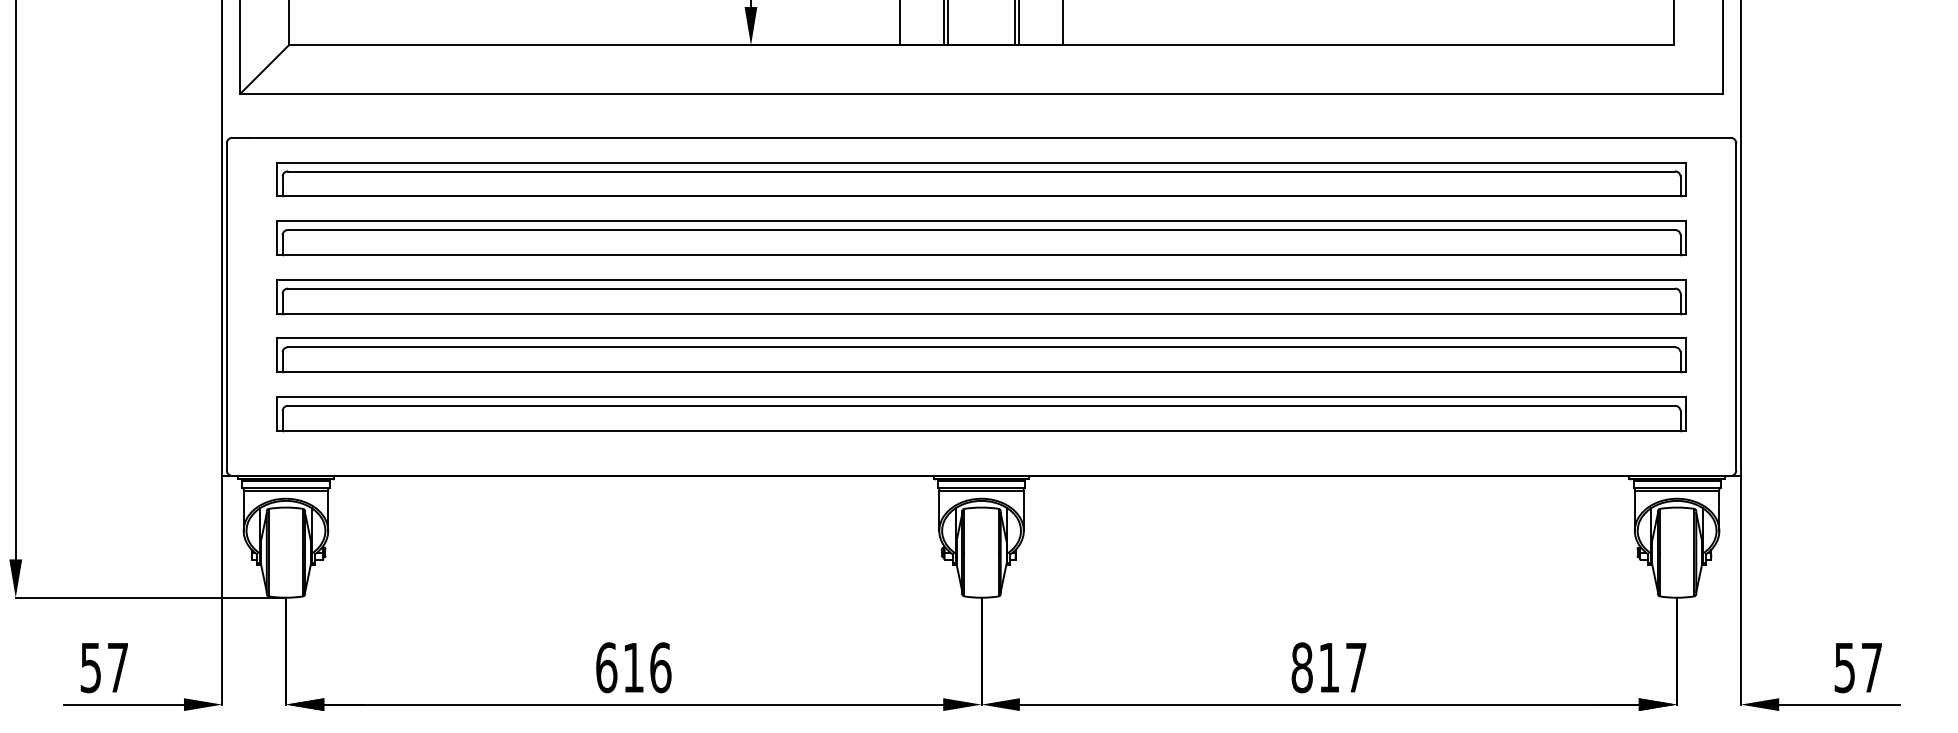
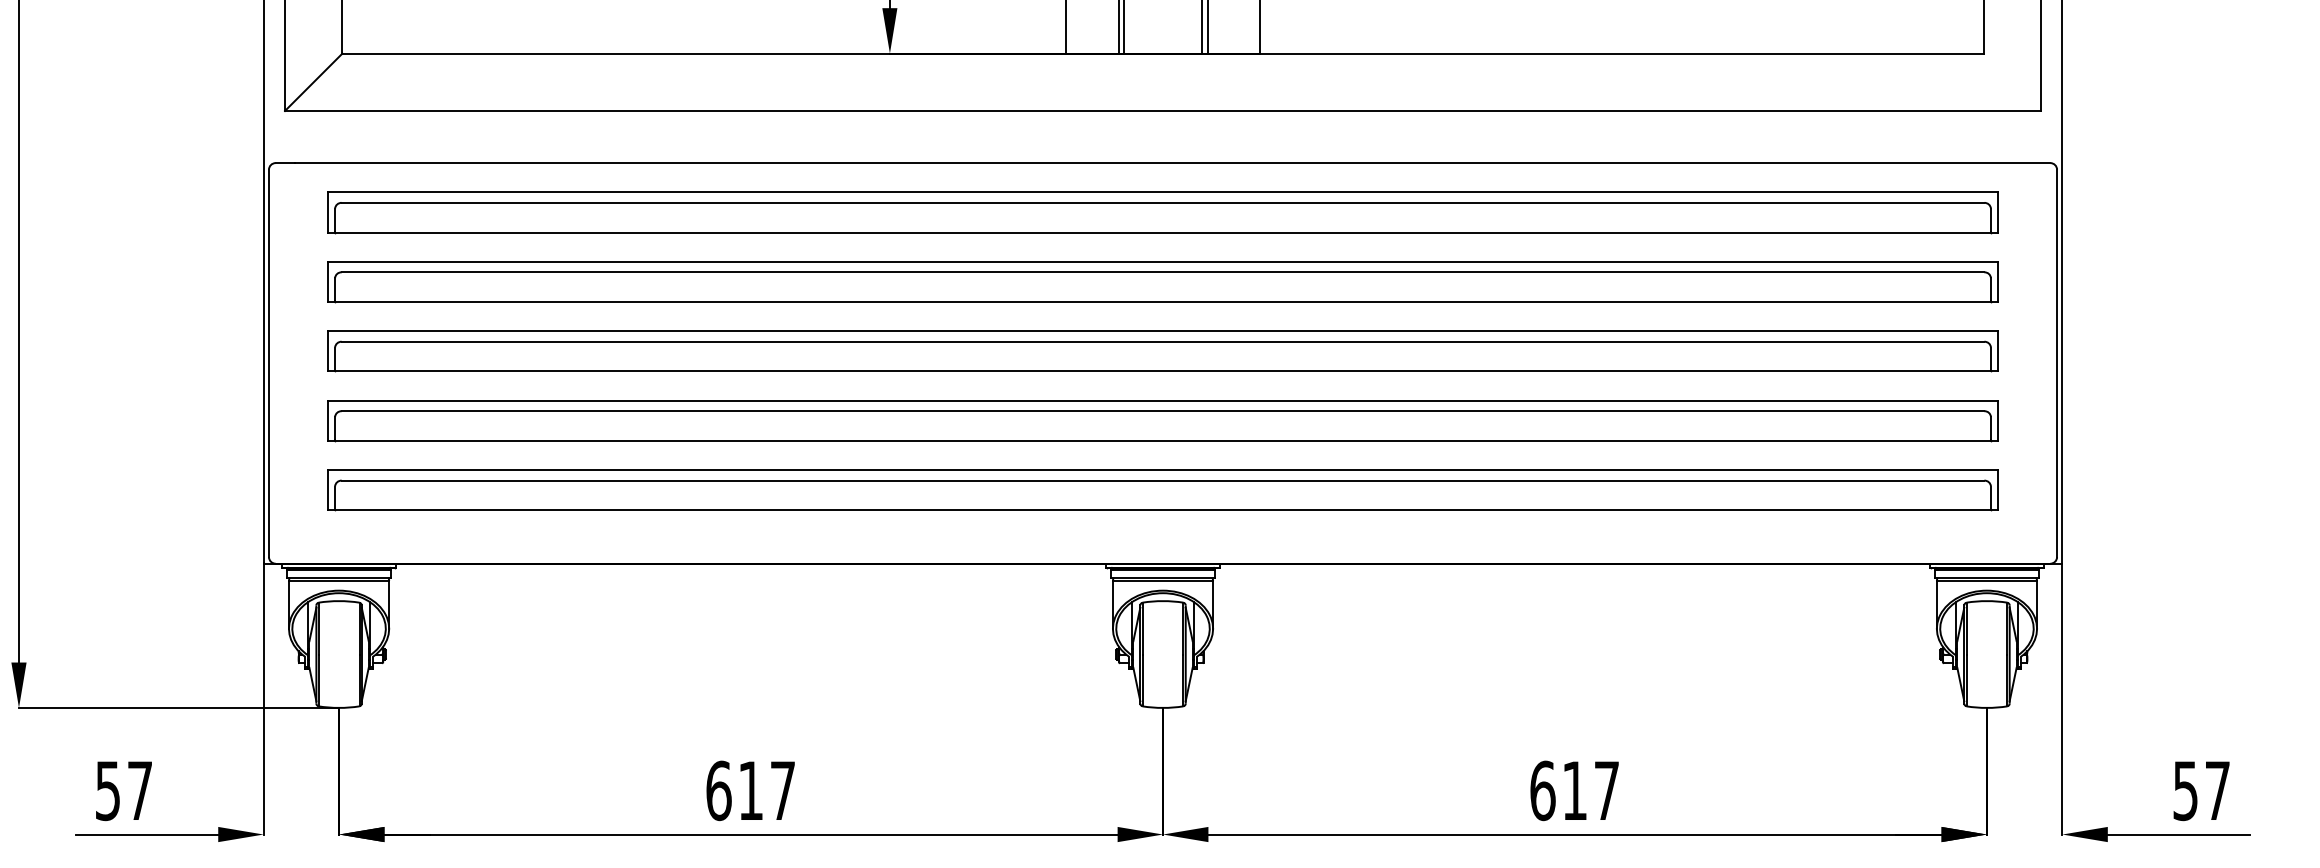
text: (660, 667) -> (782, 790), 616 -> 617
text: (1301, 667) -> (1542, 790), 817 -> 617

